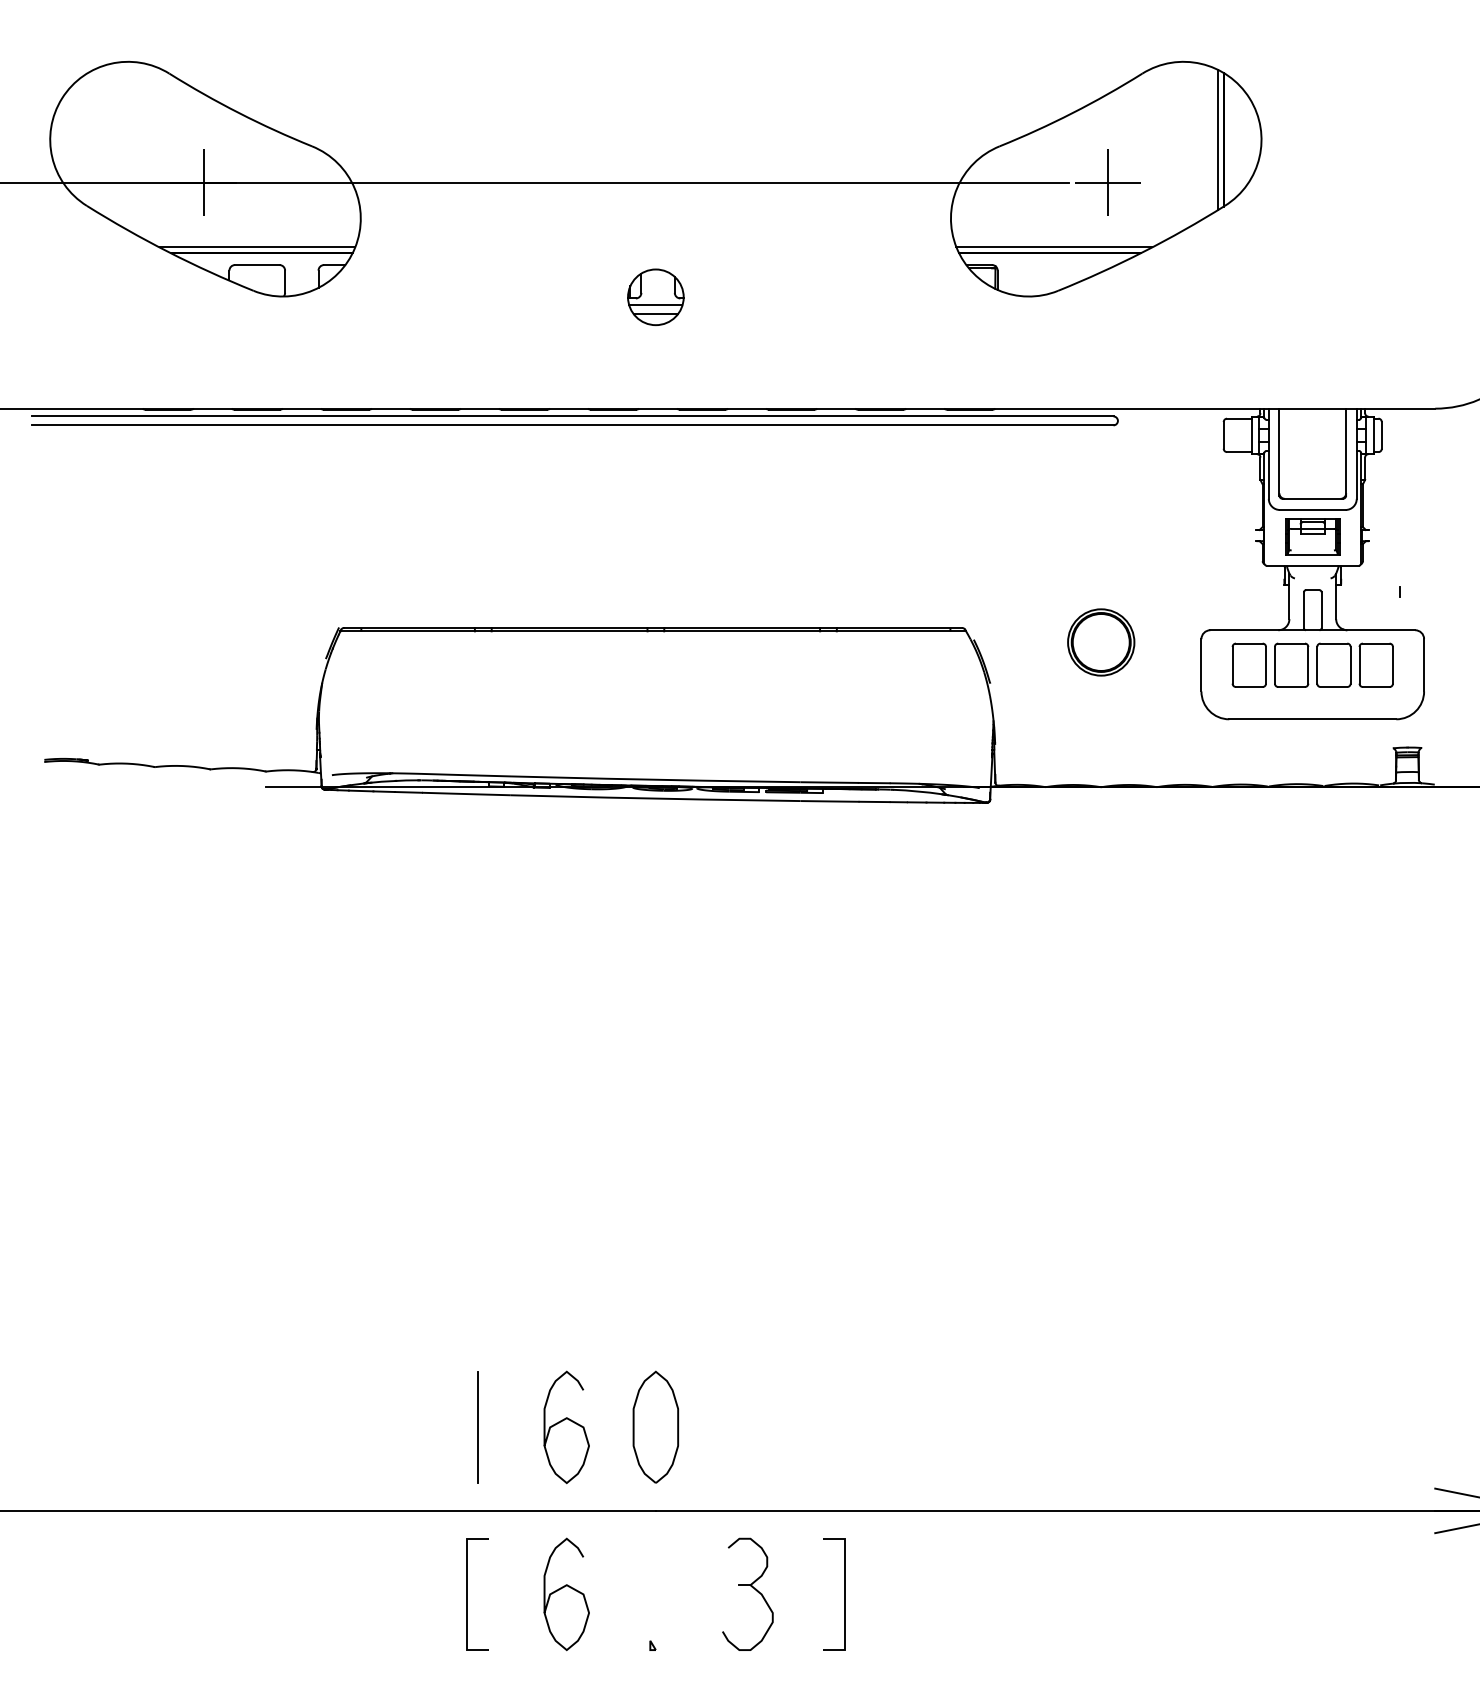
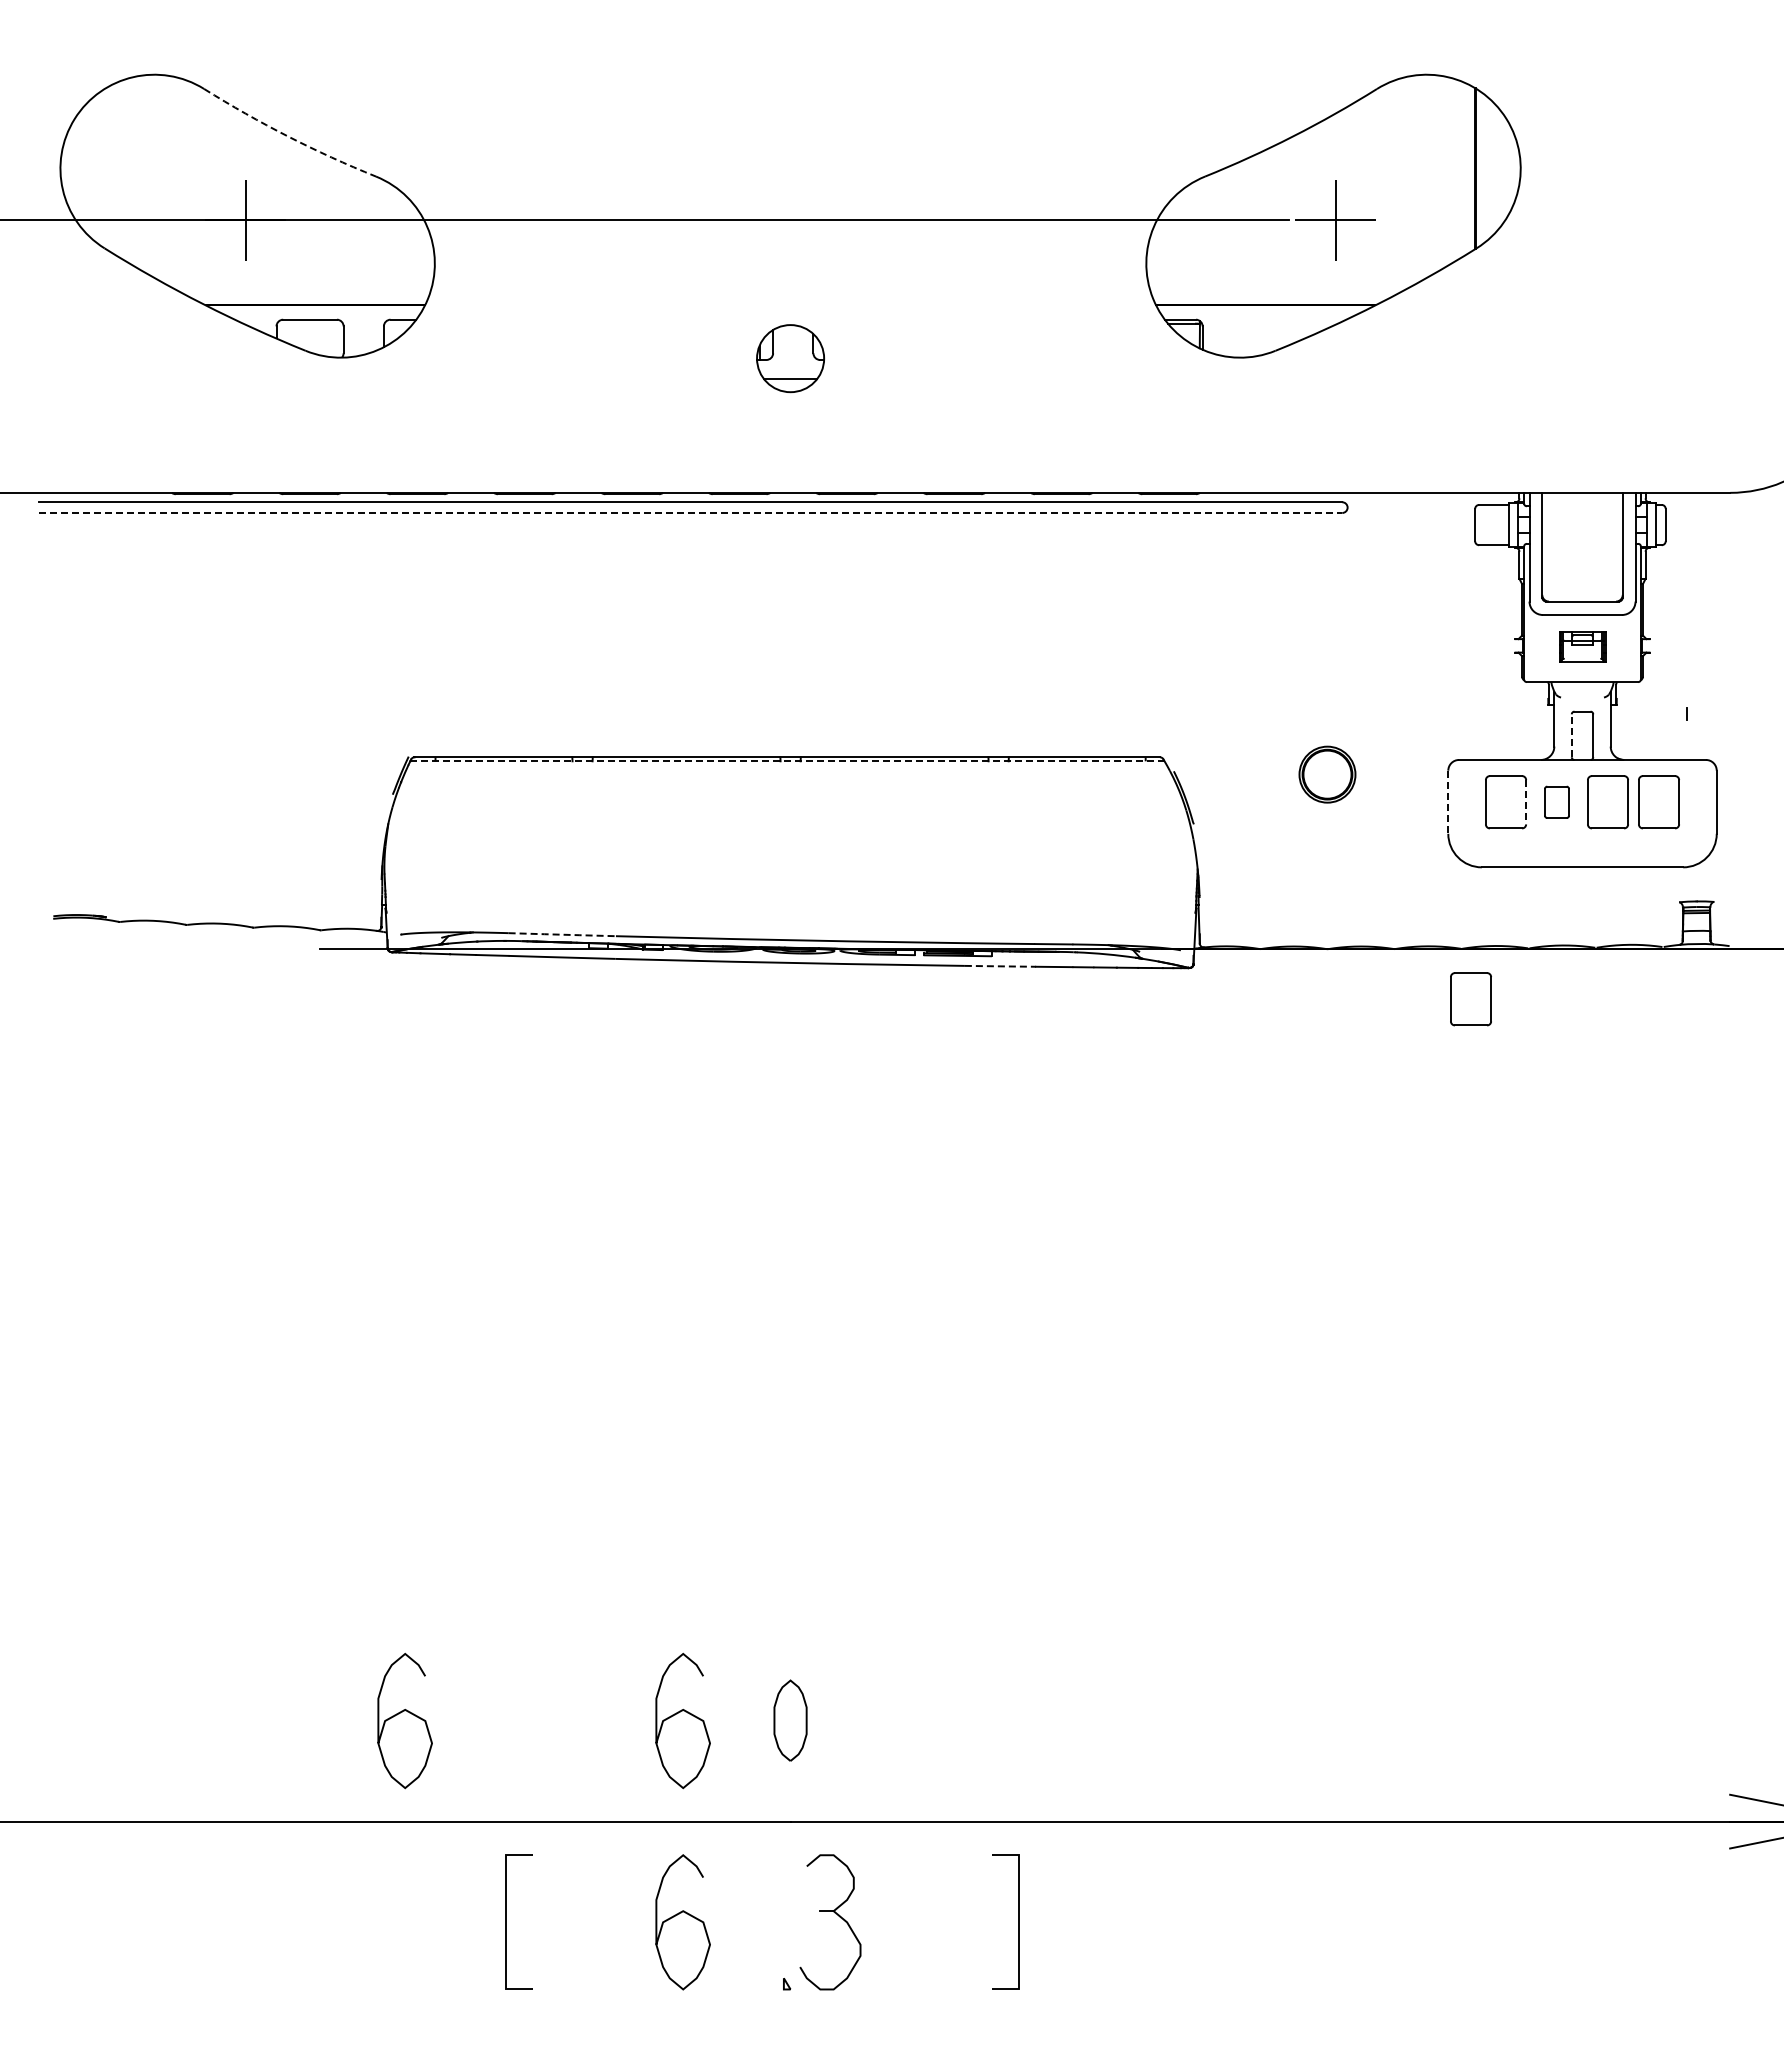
arc: (239, 113) -> (288, 136), solid -> dashed
line: (1218, 139) -> (1468, 168), removed
line: (257, 247) -> (310, 298), removed
line: (1053, 247) -> (1270, 298), removed
line: (655, 305) -> (790, 368), removed
line: (572, 425) -> (690, 513), solid -> dashed
part: (1312, 536) -> (1582, 647), size x0.7
line: (1303, 609) -> (1571, 735), solid -> dashed
line: (652, 631) -> (786, 761), solid -> dashed
part: (1101, 642) -> (1327, 774), size x0.7
line: (1201, 665) -> (1448, 802), solid -> dashed
line: (1266, 665) -> (1526, 802), solid -> dashed
part: (1291, 665) -> (1556, 802), size x0.6
line: (466, 775) -> (562, 934), solid -> dashed
line: (830, 801) -> (1000, 966), solid -> dashed
part: (1219, 828) -> (1470, 999), added
curve: (331, 1422) -> (399, 1714), added
line: (477, 1427) -> (575, 1720), removed
part: (655, 1427) -> (790, 1720), size x0.6
part: (751, 1587) -> (834, 1913), moved
line: (466, 1593) -> (506, 1921), moved

